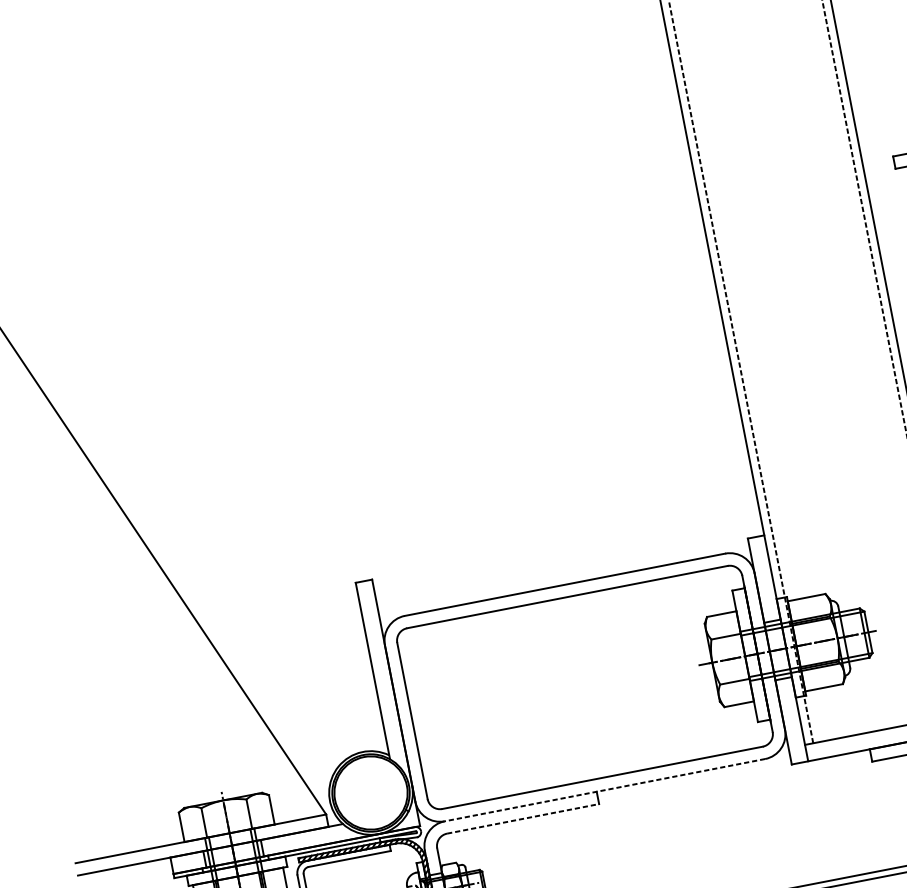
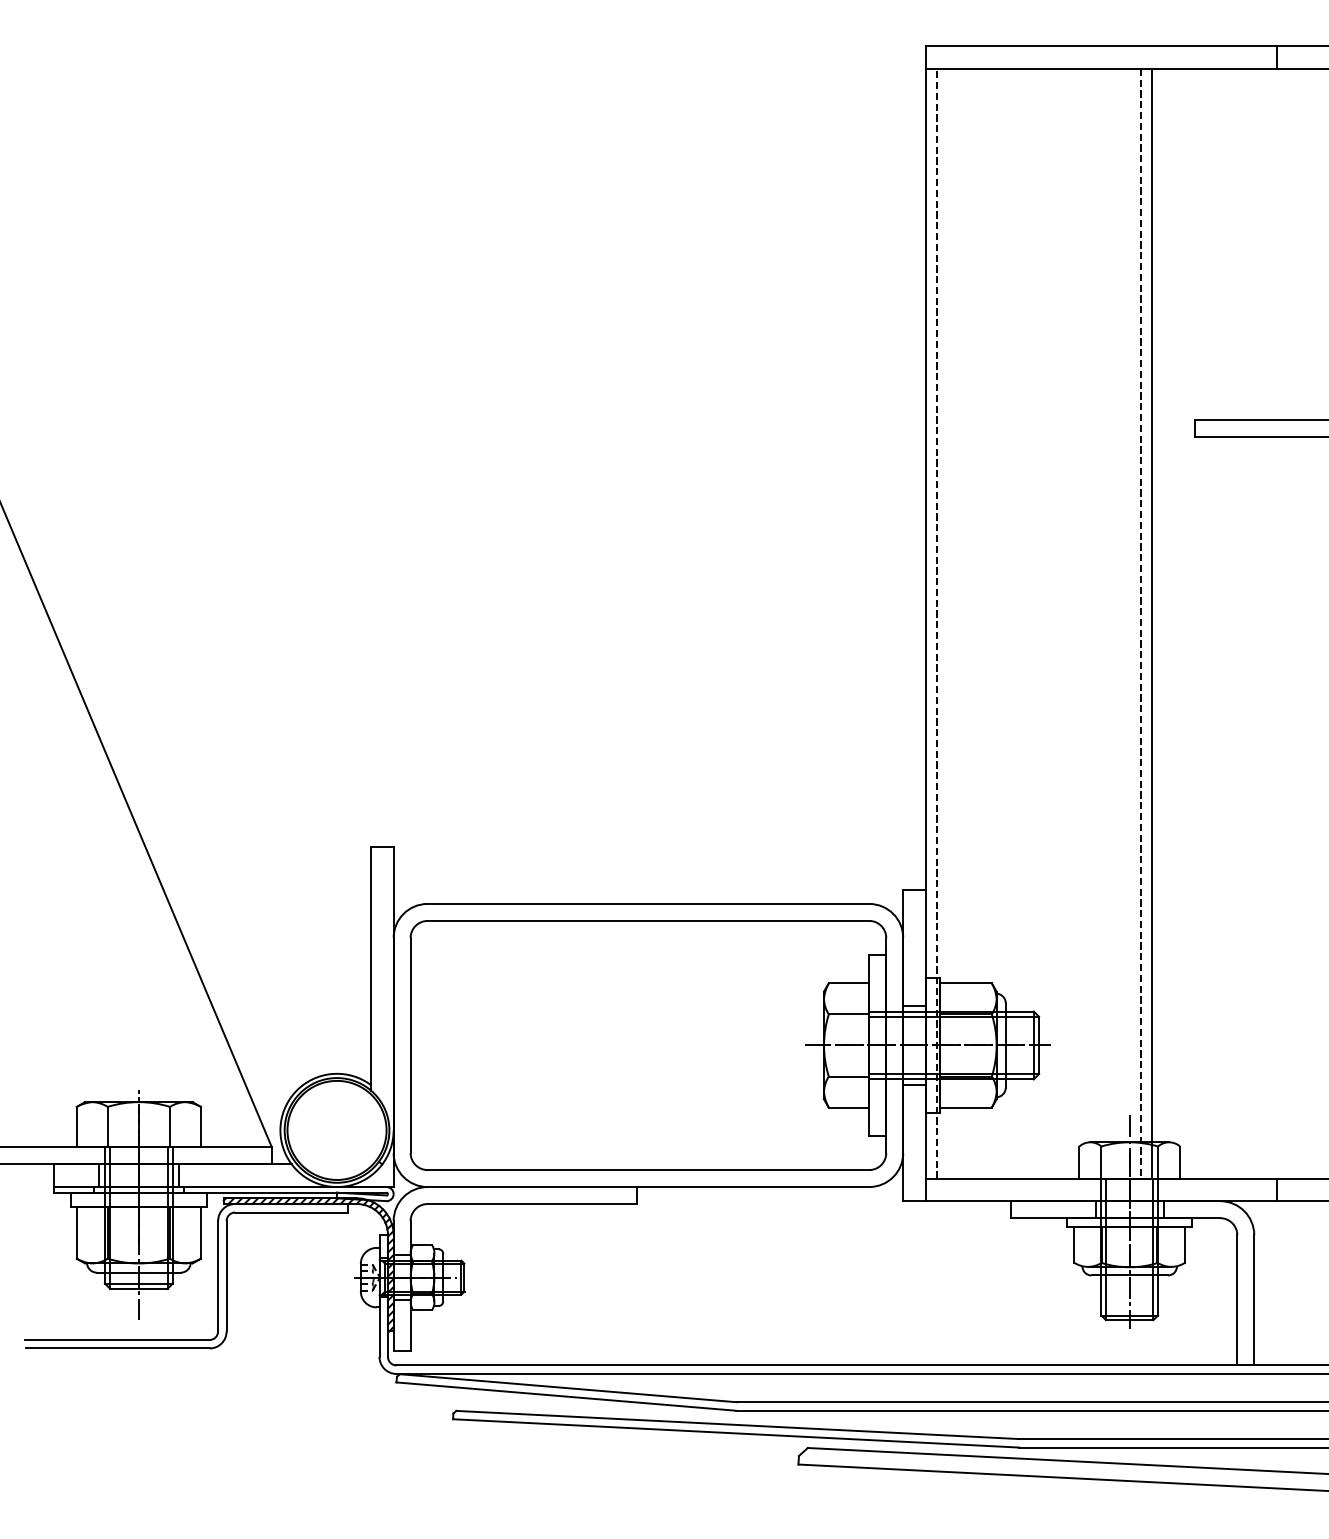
line: (605, 790) -> (648, 1187), dashed -> solid
line: (523, 819) -> (532, 1204), dashed -> solid

